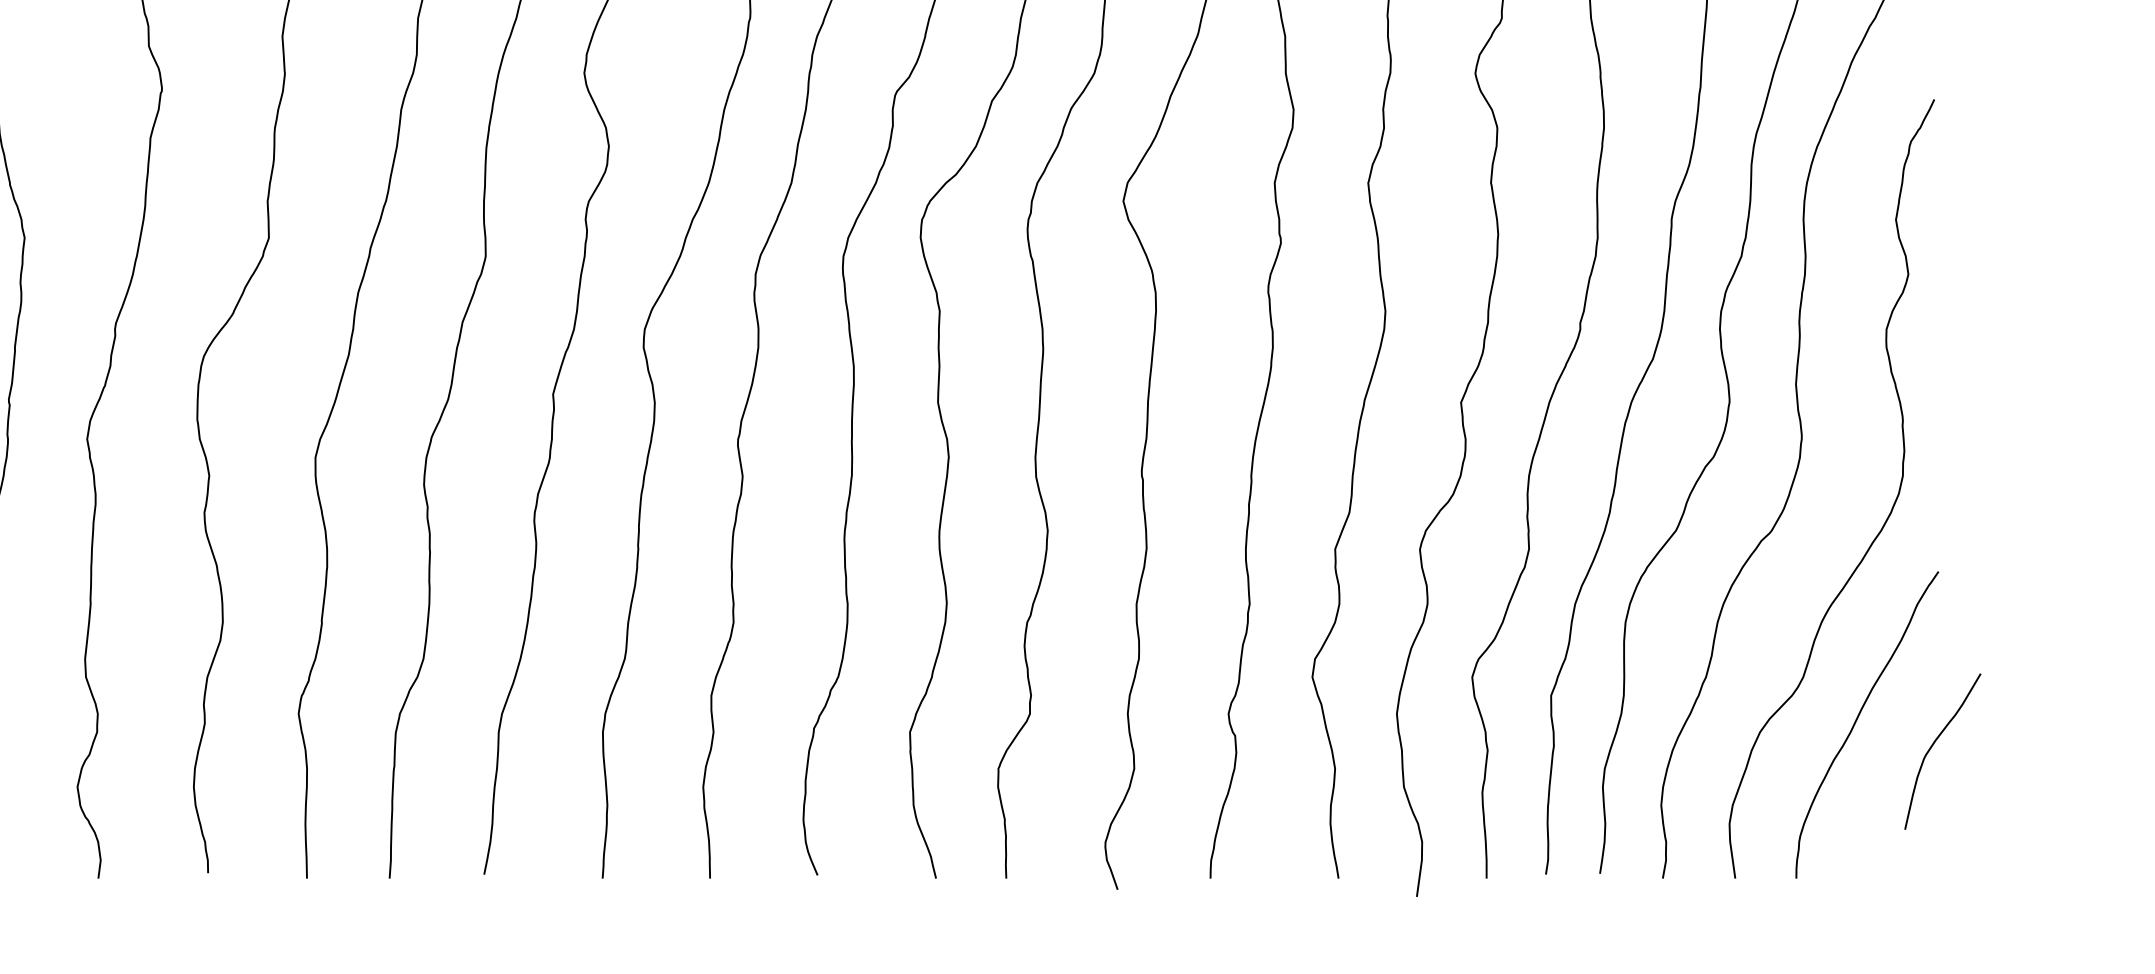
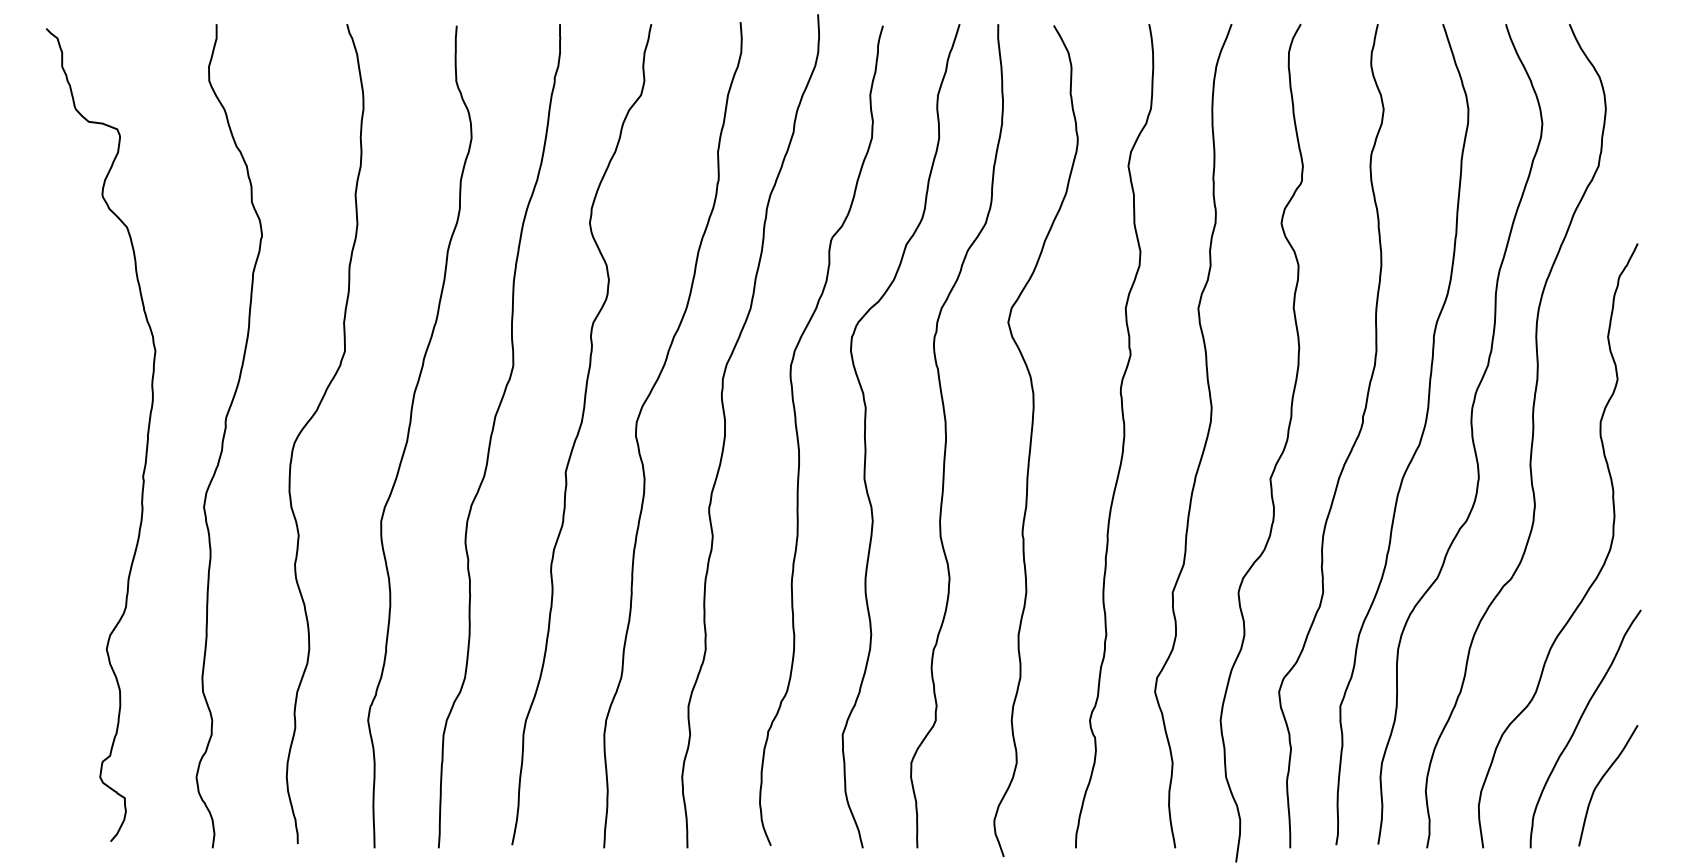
curve: (1935, 743) -> (1602, 779), moved

